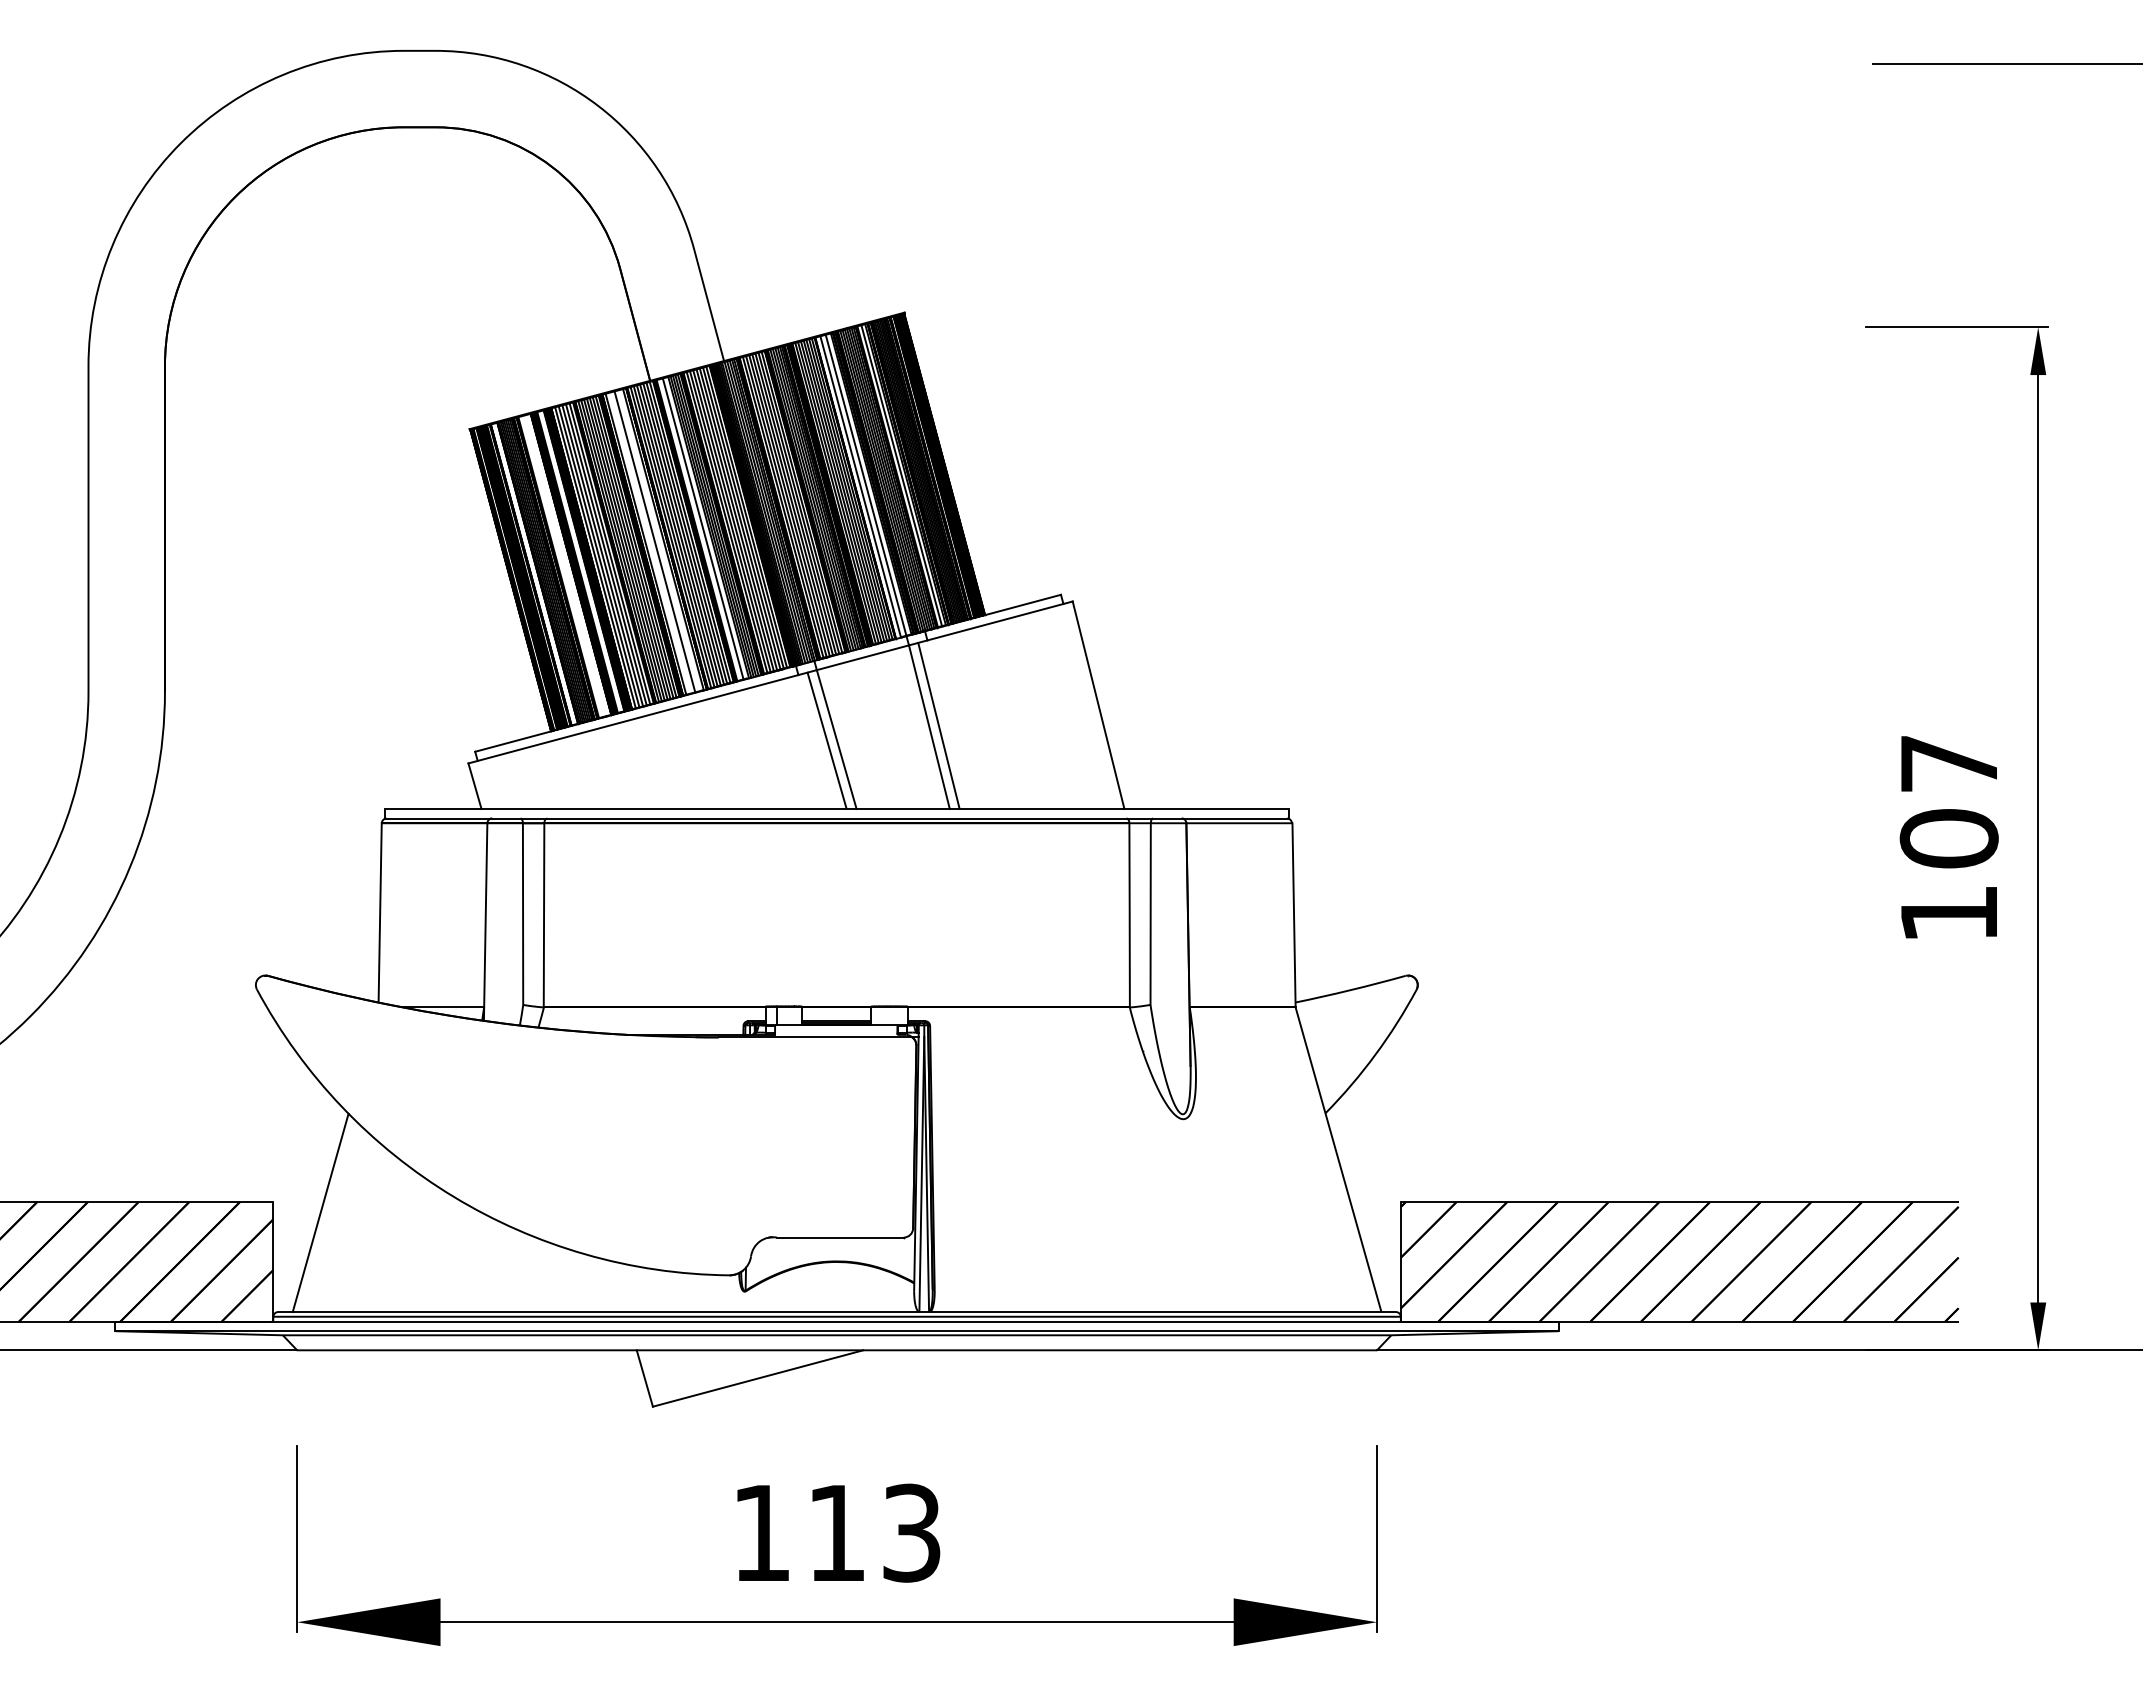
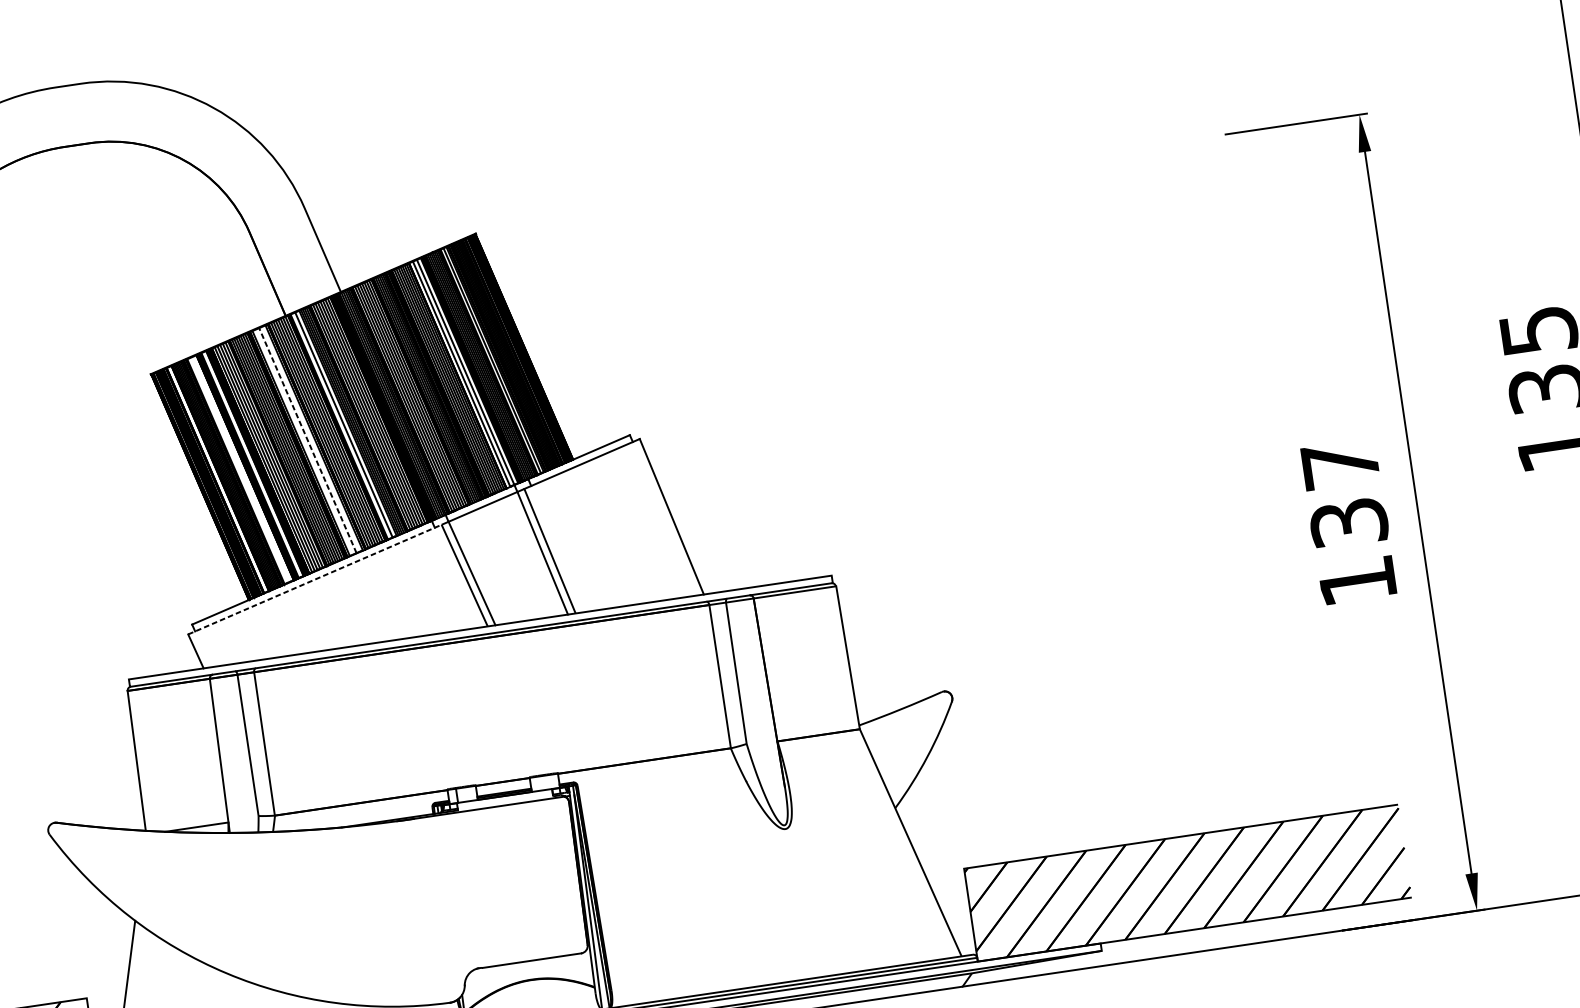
line: (654, 541) -> (307, 440), solid -> dashed
line: (638, 718) -> (315, 579), solid -> dashed
text: (1948, 838) -> (1348, 522), 107 -> 137

